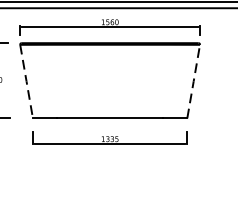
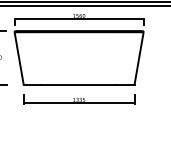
line: (27, 81) -> (19, 58), dashed -> solid
line: (194, 81) -> (139, 58), dashed -> solid

